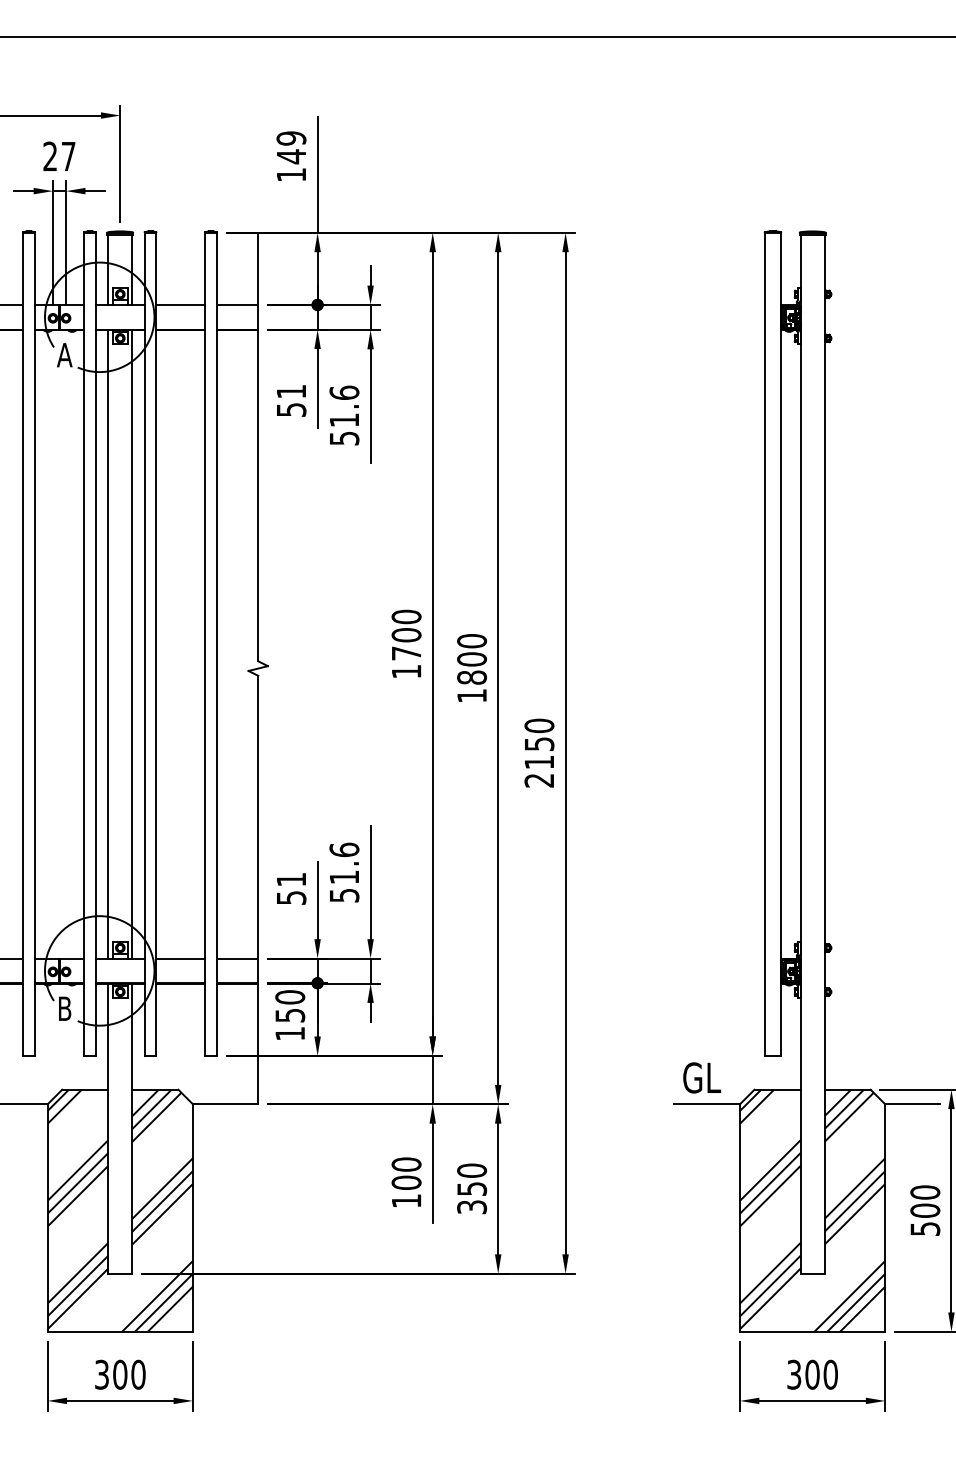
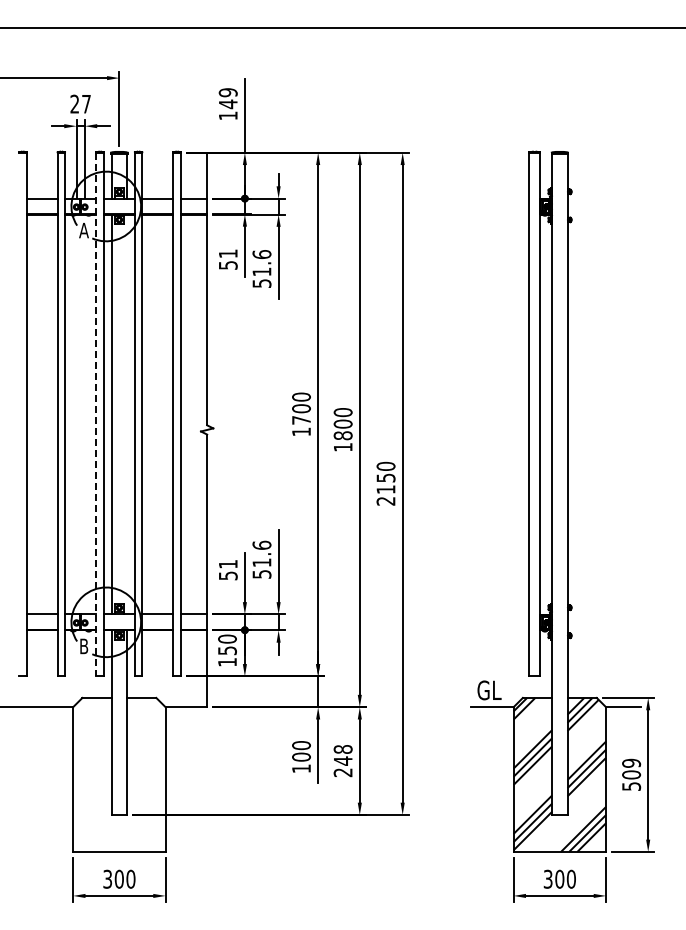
line: (84, 644) -> (96, 414), solid -> dashed
line: (133, 644) -> (127, 414), removed
text: (472, 1188) -> (343, 760), 350 -> 248
text: (925, 1191) -> (631, 762), 500 -> 509
hatch: (120, 1210) -> (119, 774), removed

